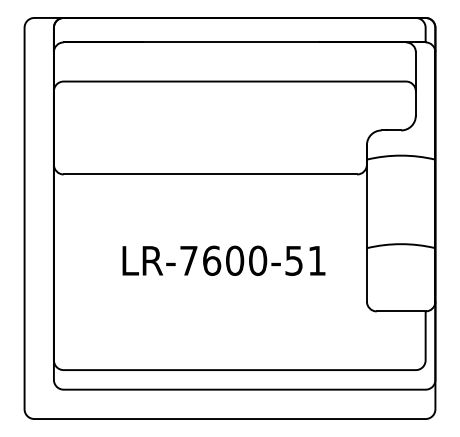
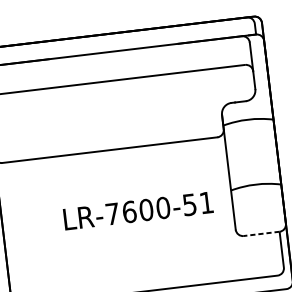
text: (223, 260) -> (137, 210), moved
line: (400, 311) -> (261, 233), solid -> dashed

